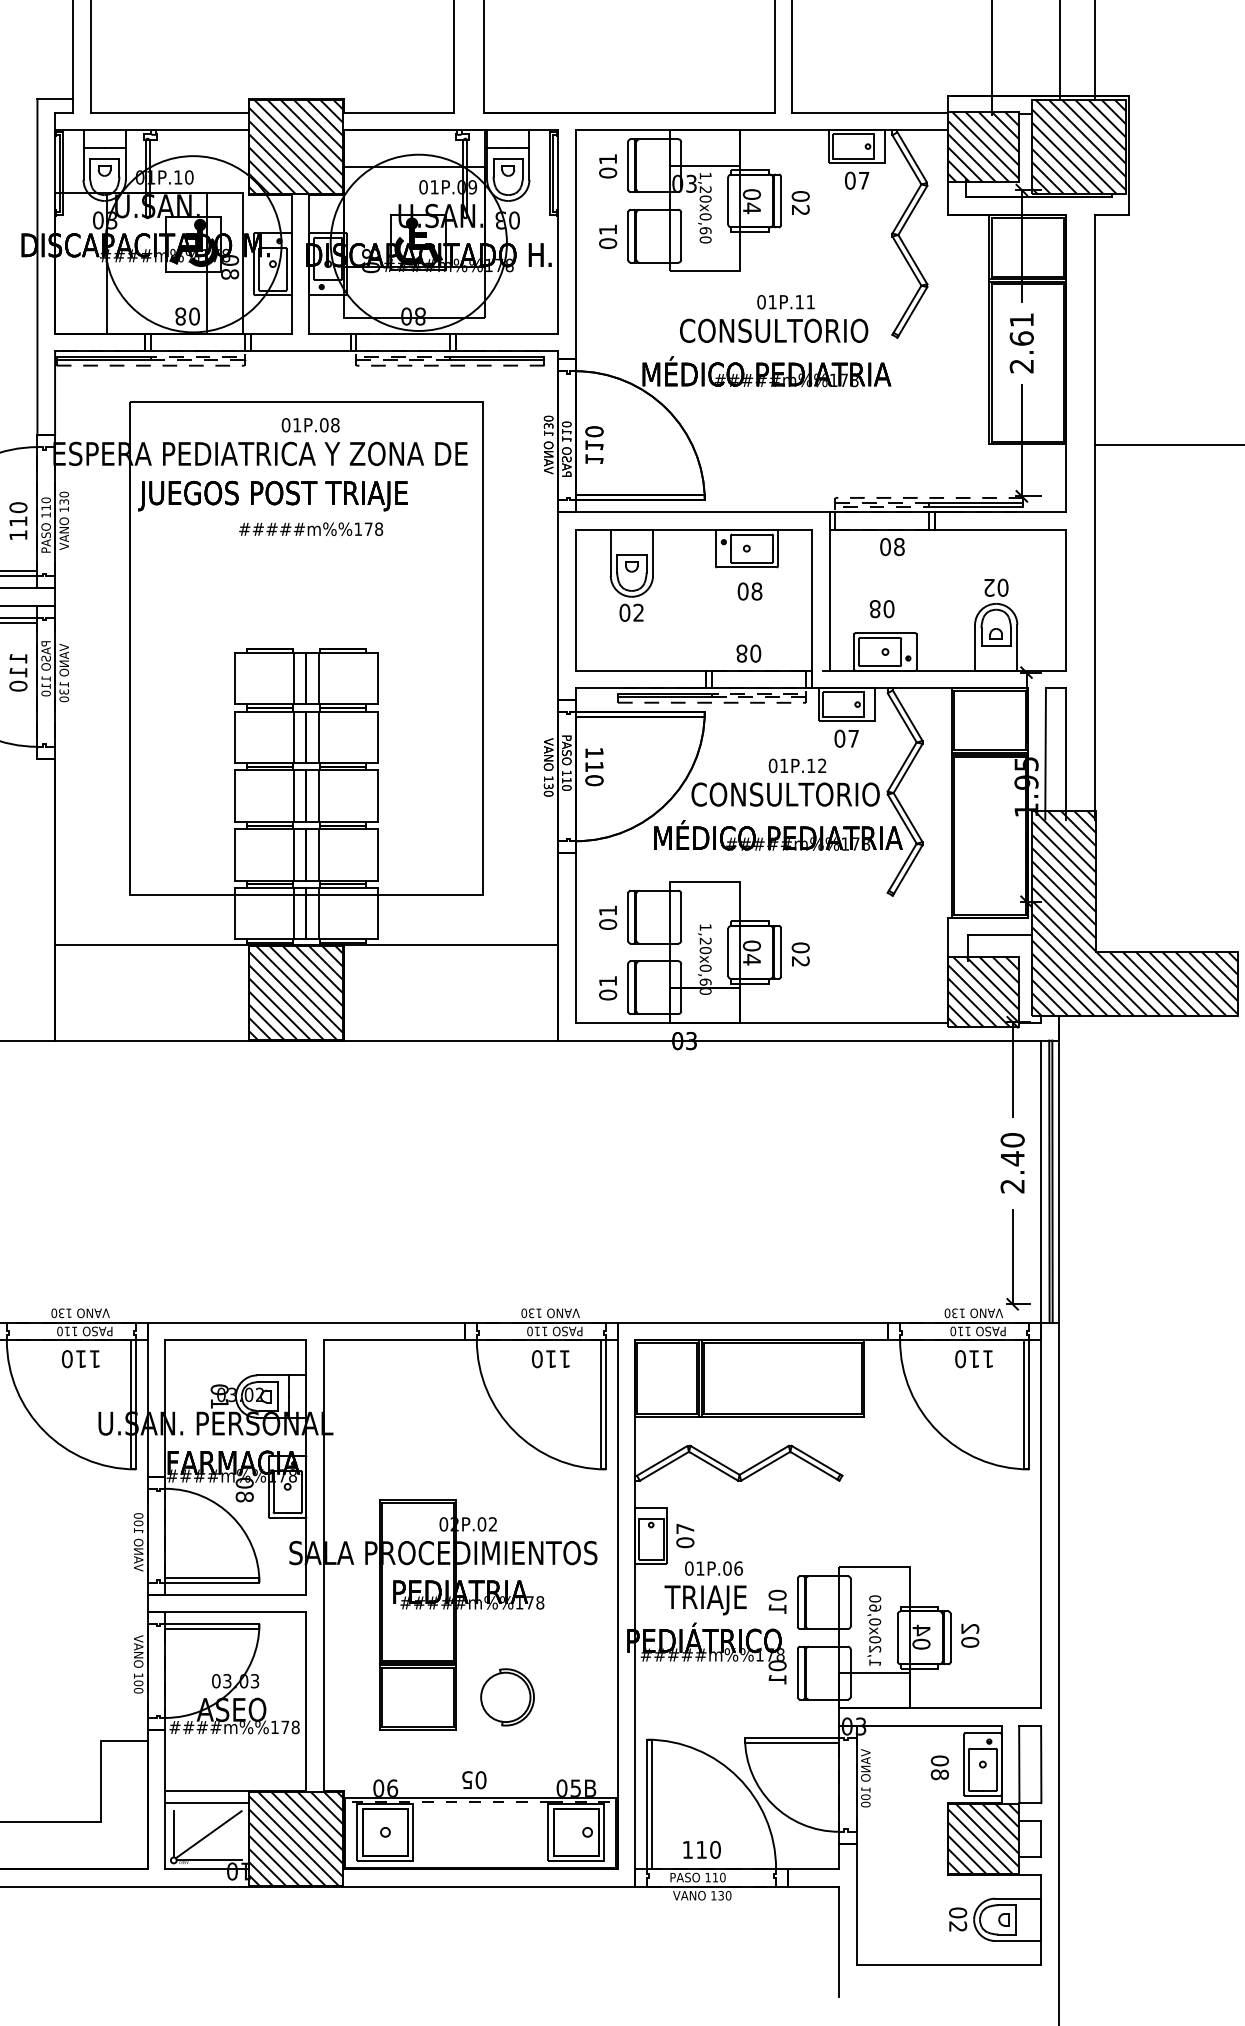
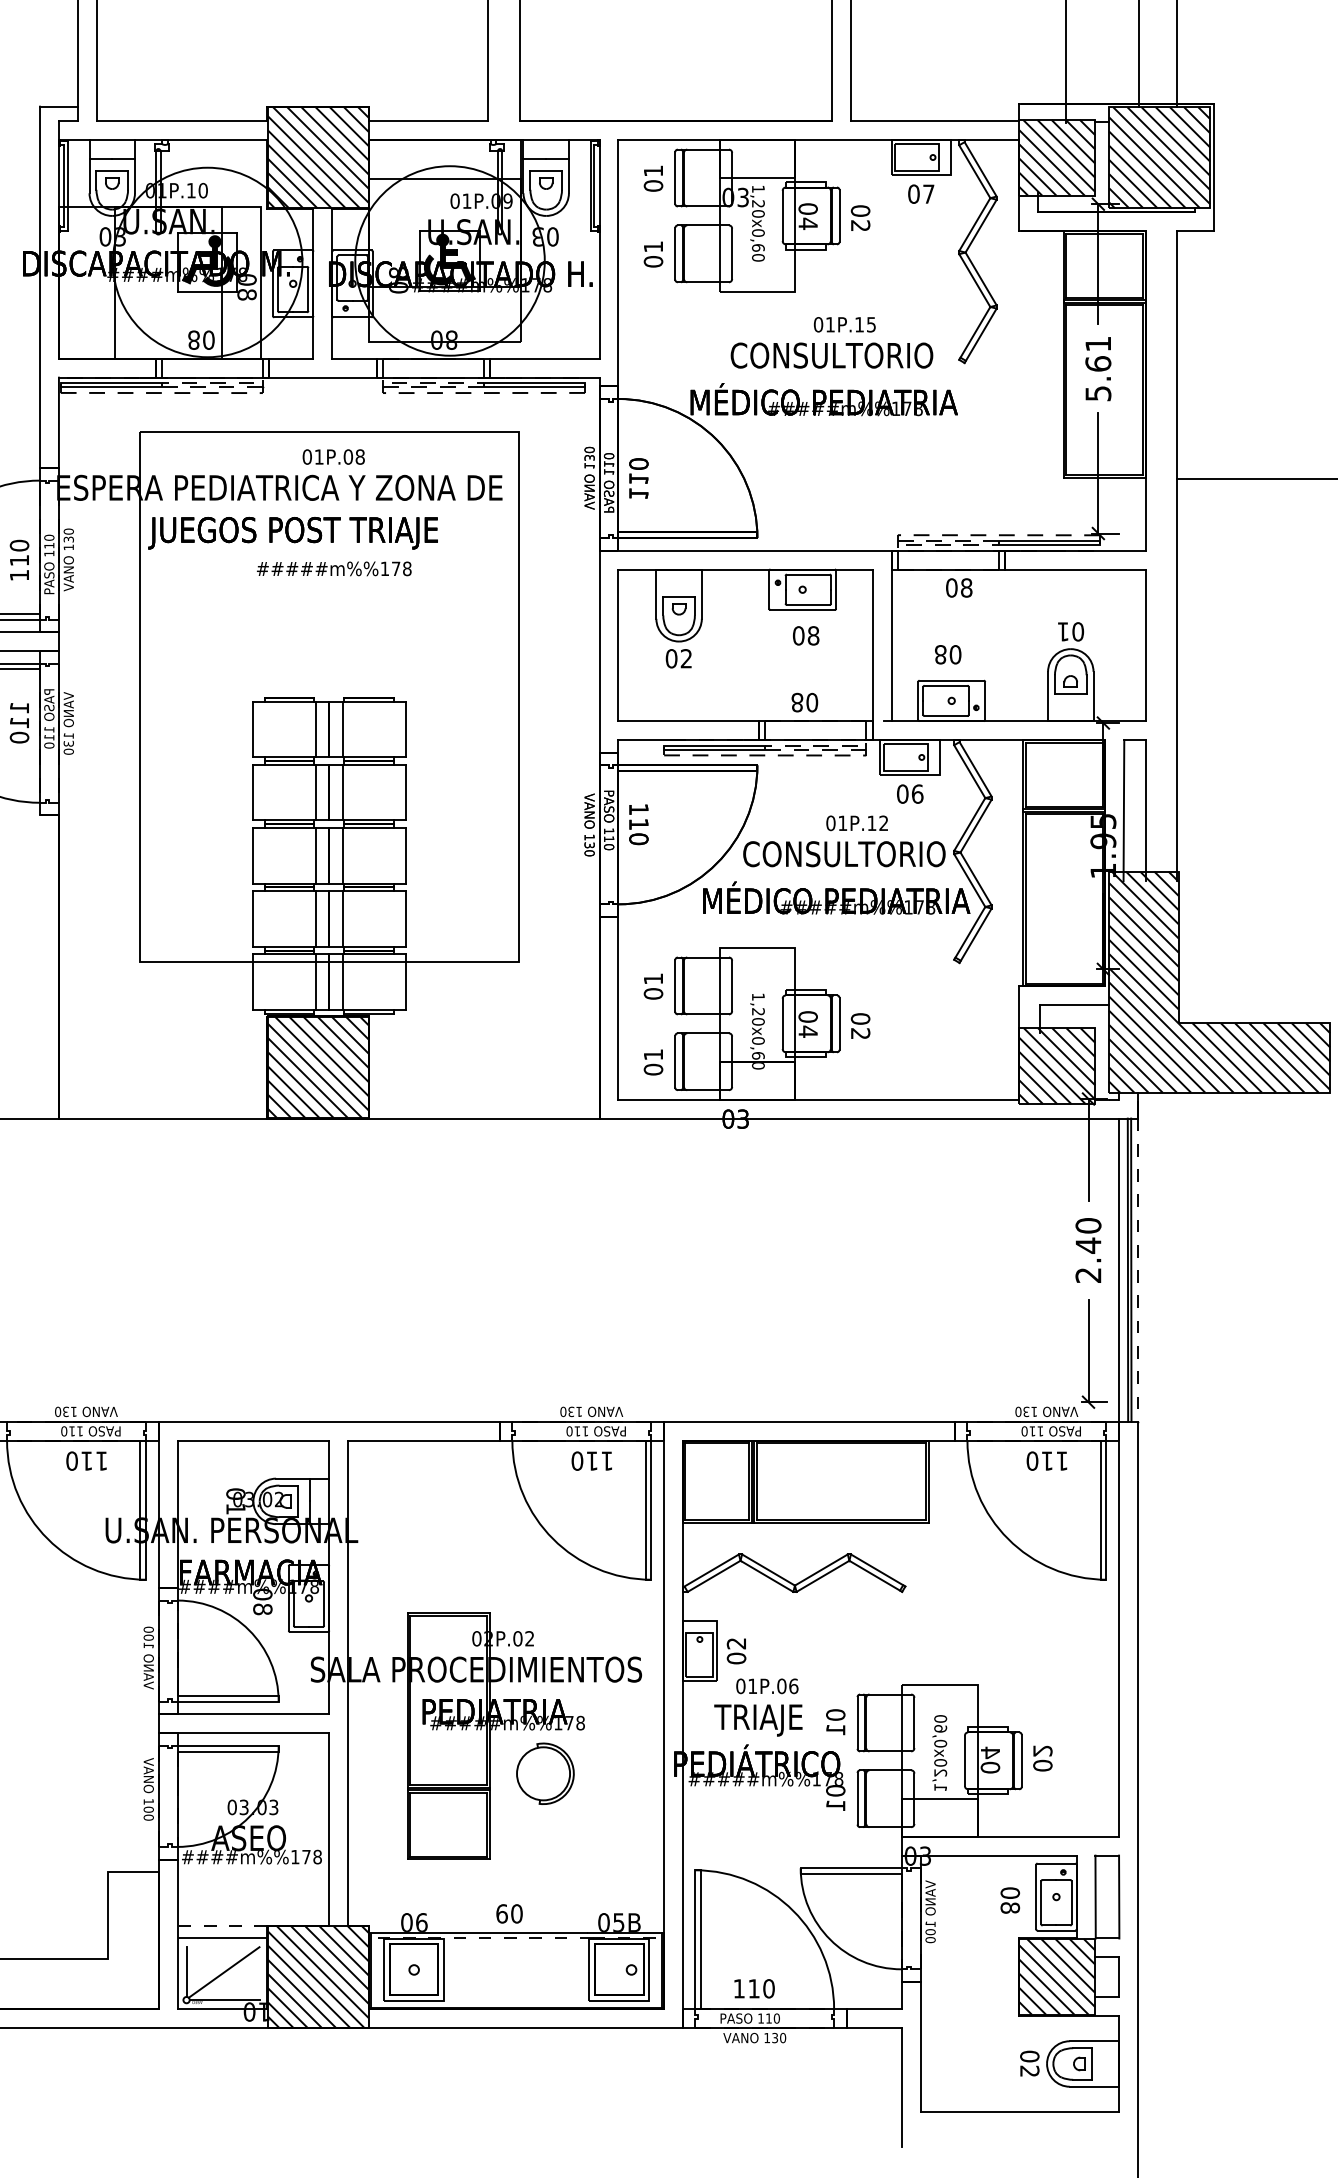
text: (810, 301) -> (871, 324), 01P.11 -> 01P.15
text: (1021, 366) -> (1098, 393), 2.61 -> 5.61
text: (989, 587) -> (1063, 631), 02 -> 01
text: (853, 738) -> (917, 793), 07 -> 06
line: (151, 945) -> (162, 1016), removed
line: (450, 945) -> (484, 1016), removed
line: (1059, 1181) -> (1138, 1270), solid -> dashed
text: (684, 1528) -> (735, 1643), 07 -> 02
part: (507, 1697) -> (545, 1773), moved
text: (466, 1779) -> (501, 1913), 05 -> 09
line: (207, 1791) -> (222, 1925), solid -> dashed

